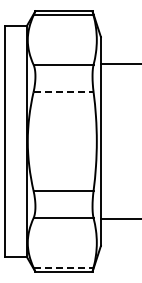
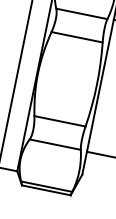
line: (64, 92) -> (77, 37), dashed -> solid
line: (64, 267) -> (47, 186), dashed -> solid

